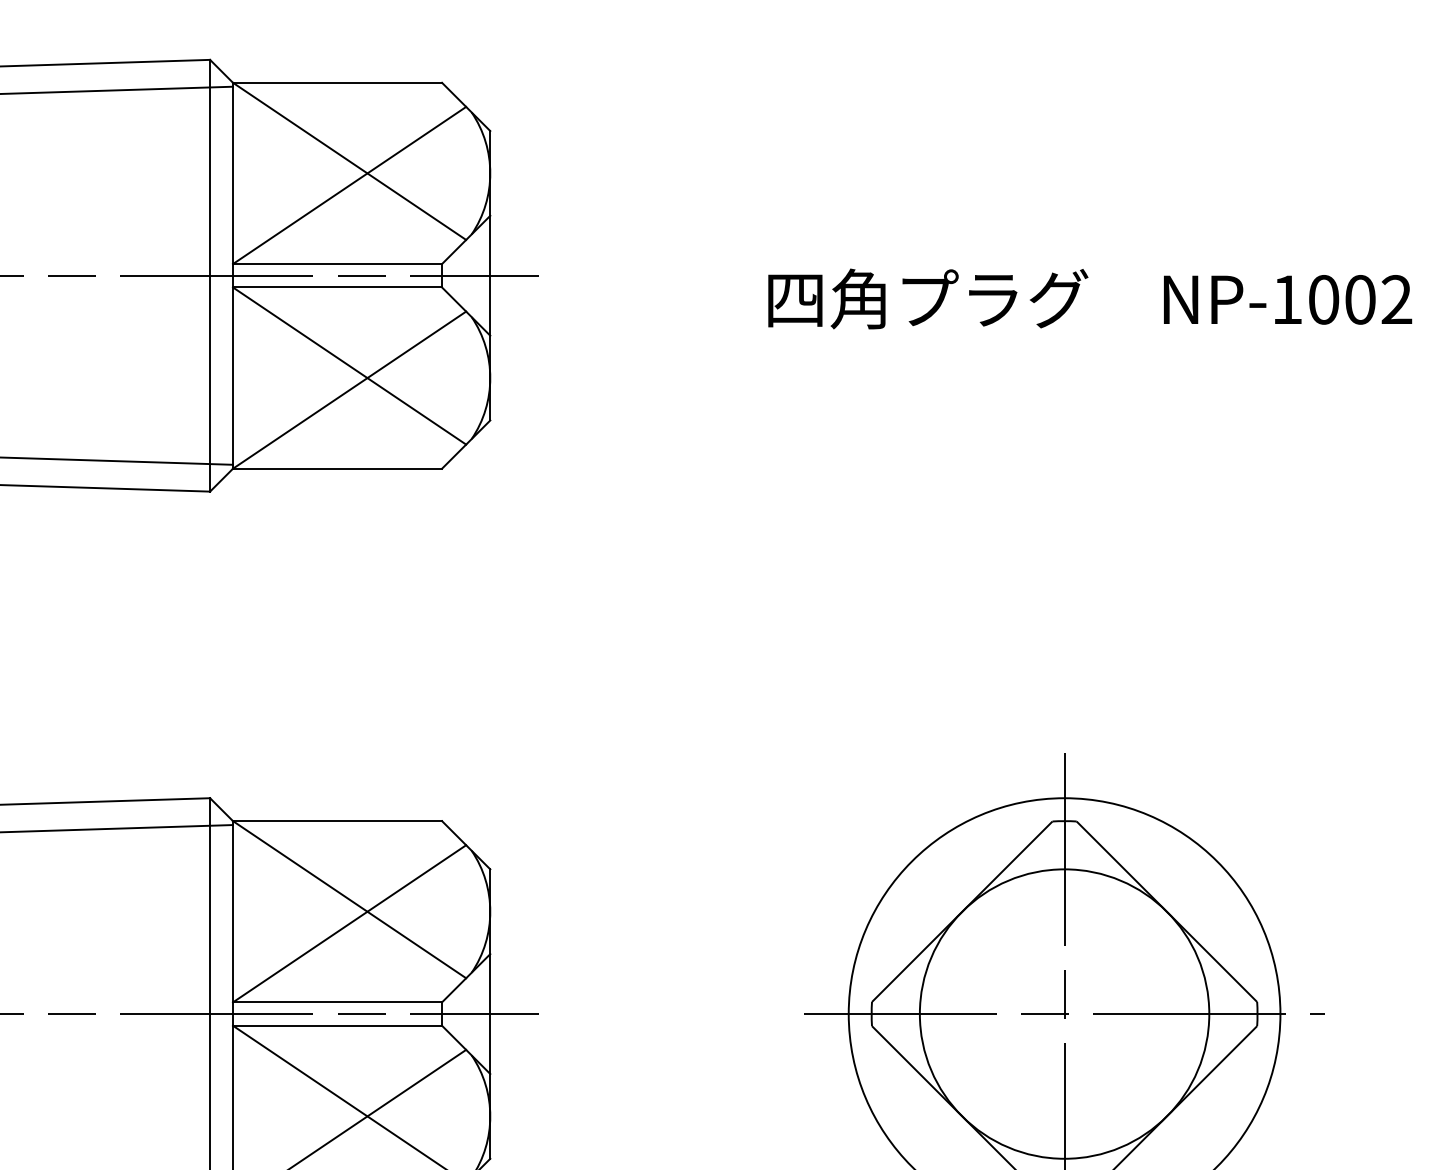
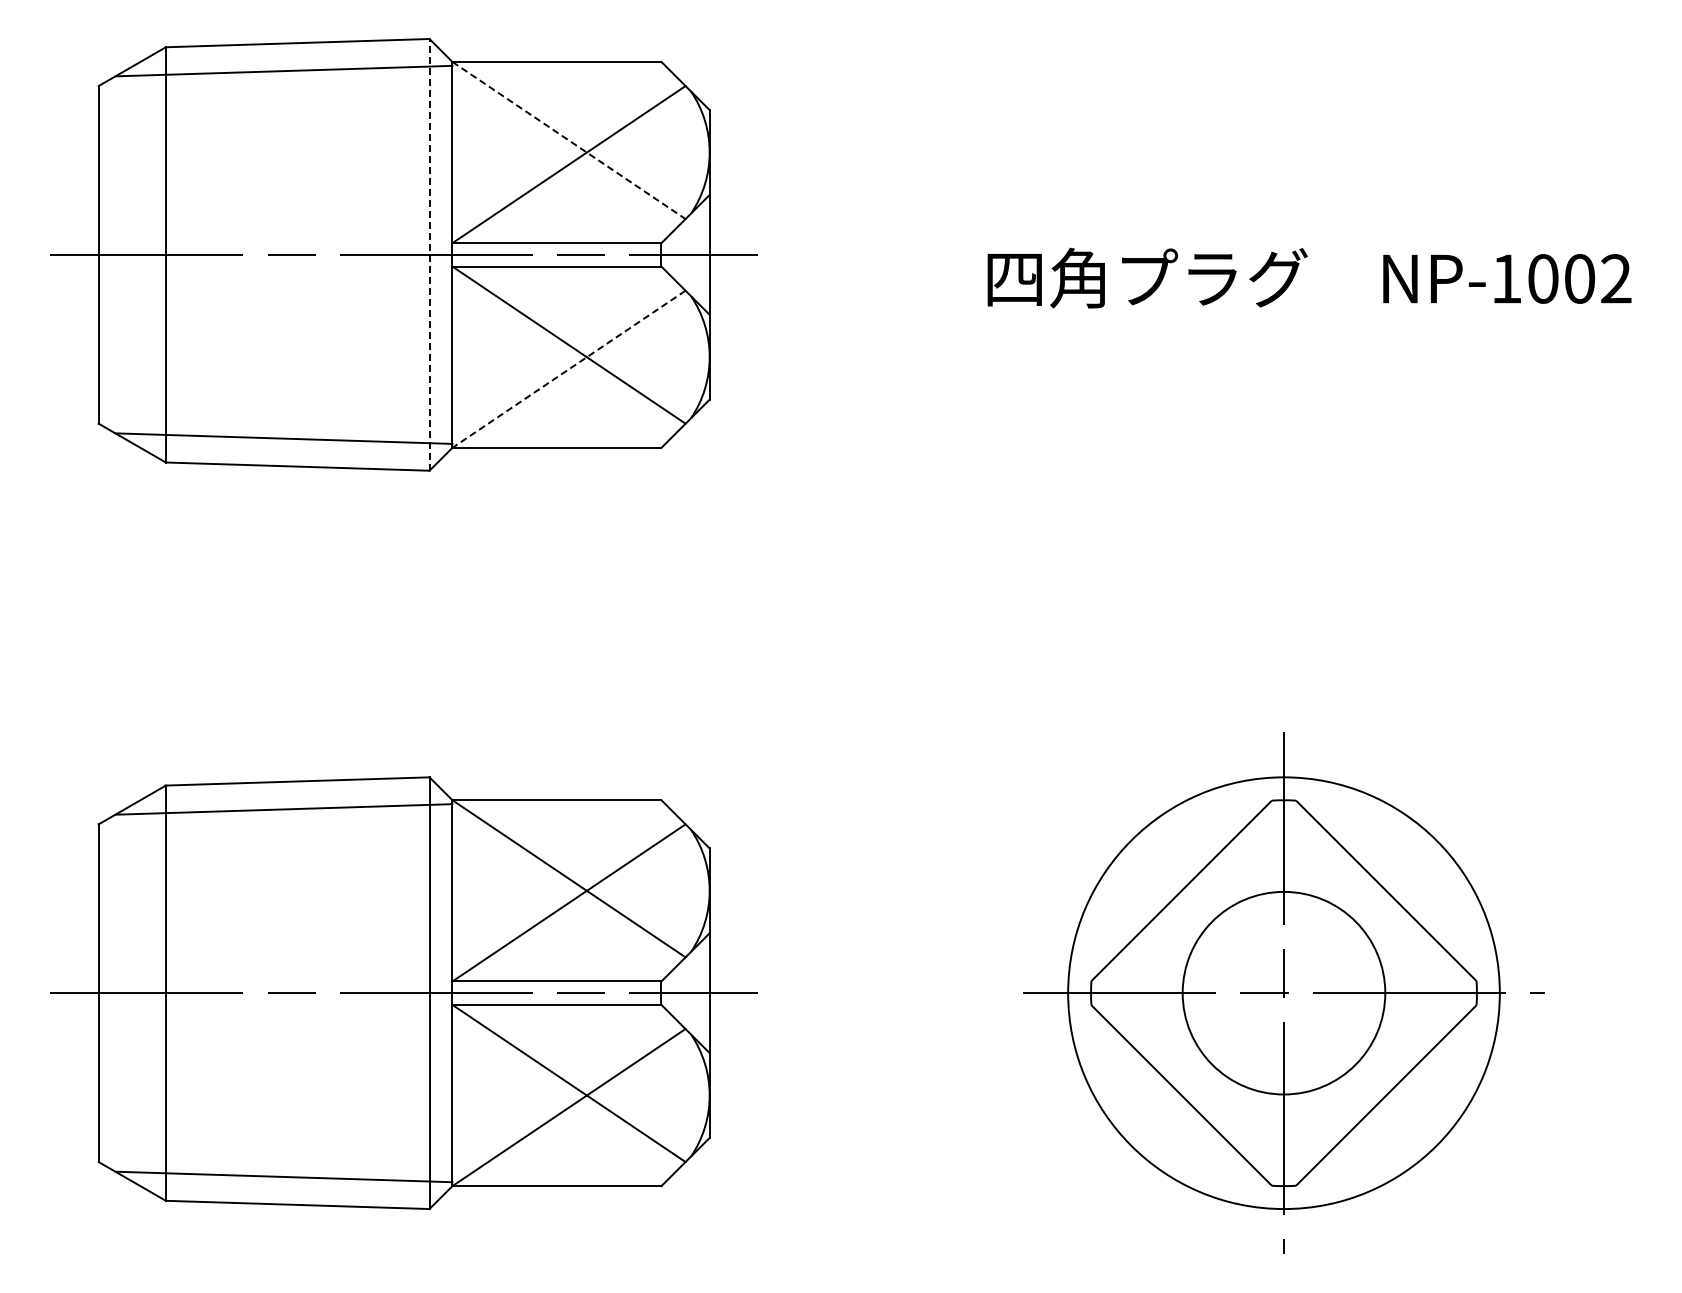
line: (350, 161) -> (569, 140), solid -> dashed
line: (210, 275) -> (429, 254), solid -> dashed
line: (350, 390) -> (569, 369), solid -> dashed
circle: (1064, 1013) -> (1283, 992), size x0.7

